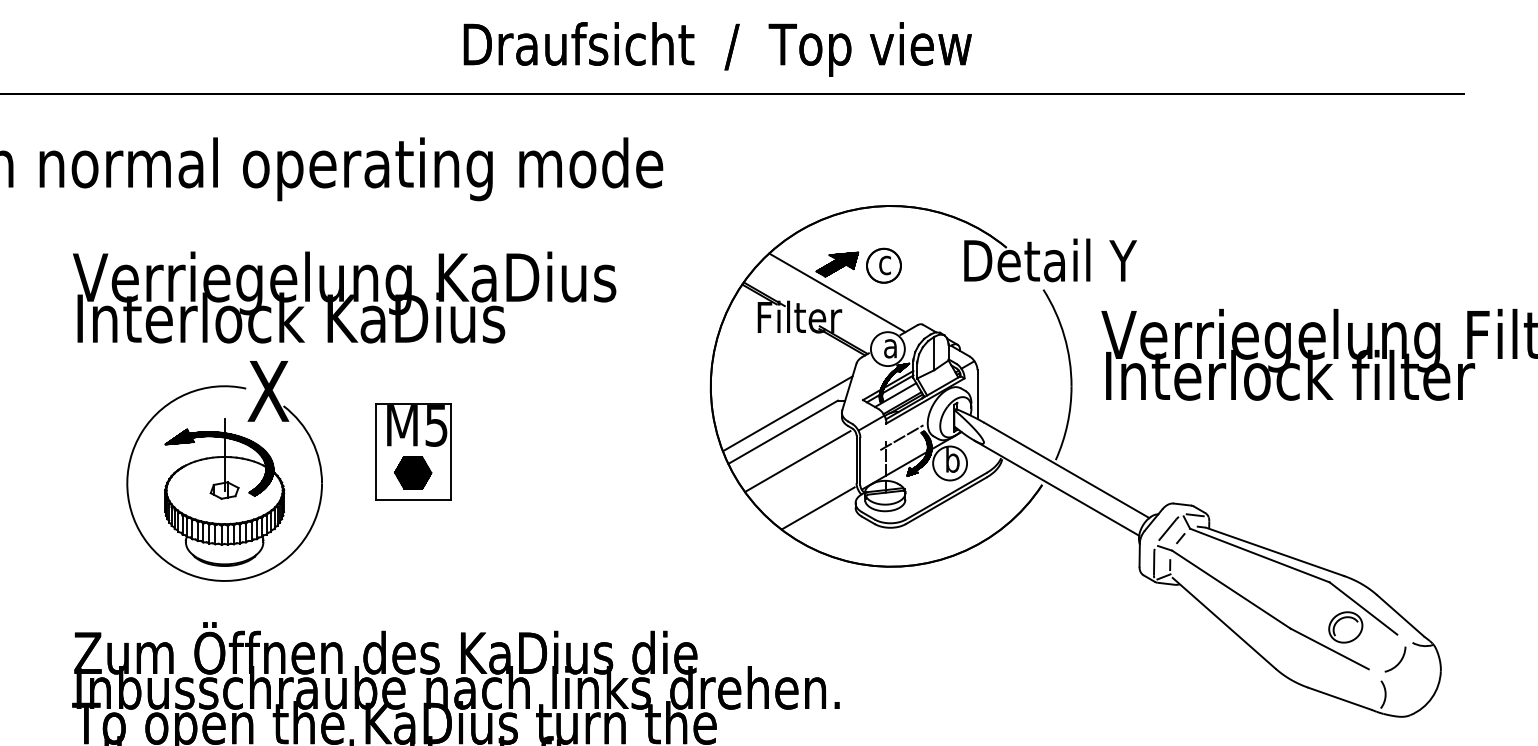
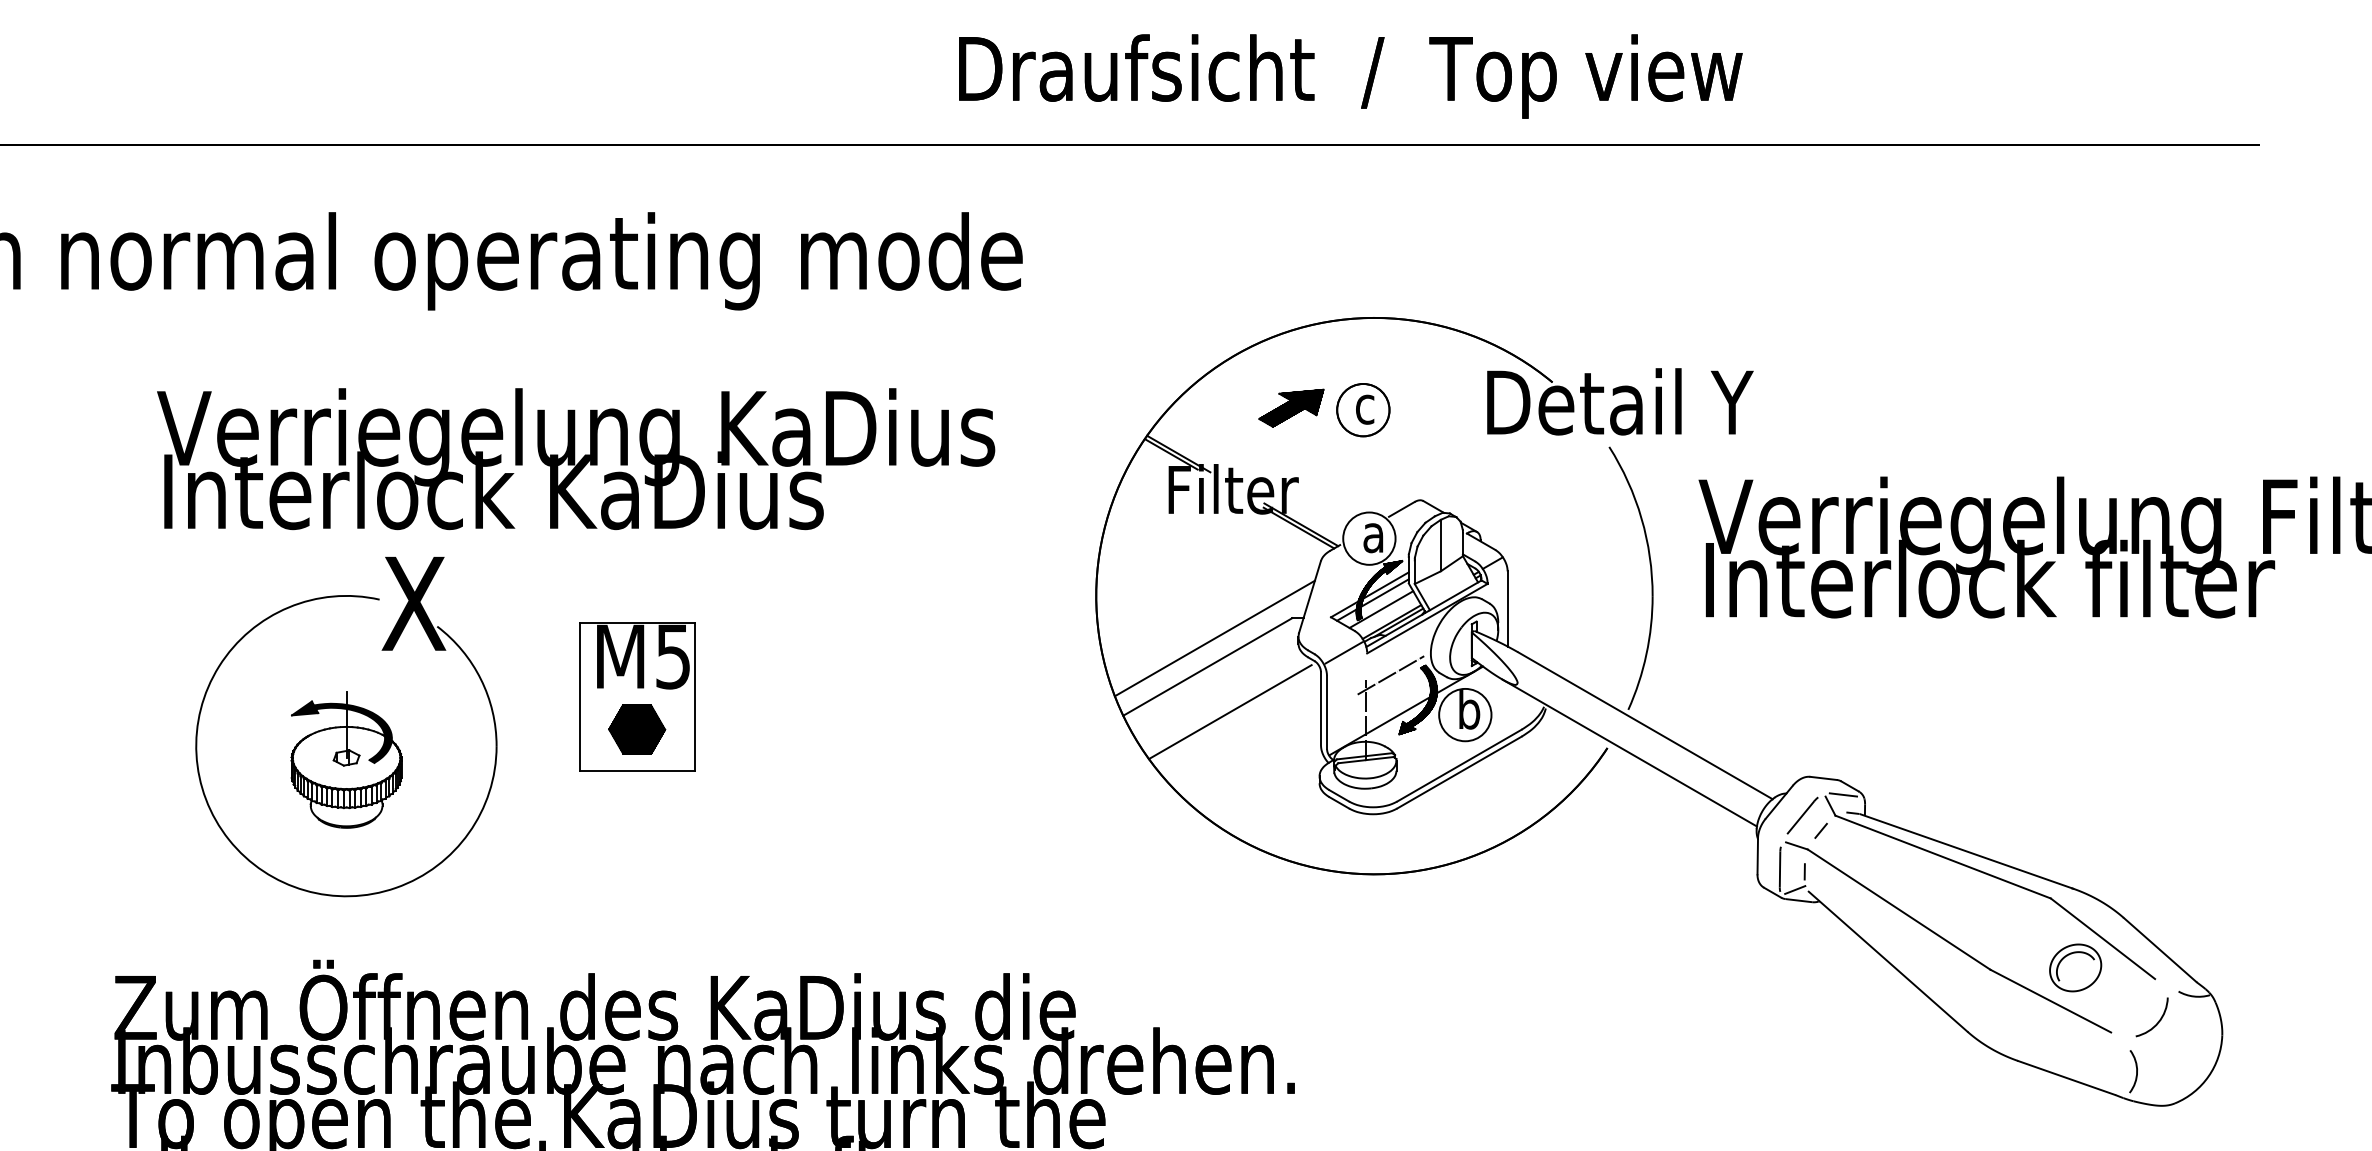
text: (717, 49) -> (1350, 76), moved
line: (837, 292) -> (1291, 451), removed
text: (344, 297) -> (575, 459), moved
part: (224, 492) -> (346, 759), size x0.6
line: (817, 508) -> (1260, 784), removed

